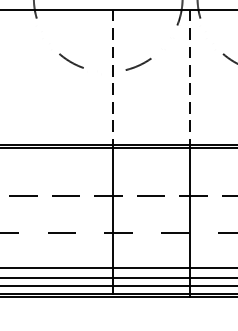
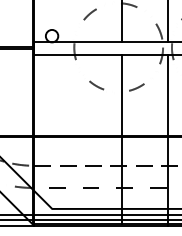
line: (112, 77) -> (121, 95), dashed -> solid
line: (190, 79) -> (167, 96), dashed -> solid

